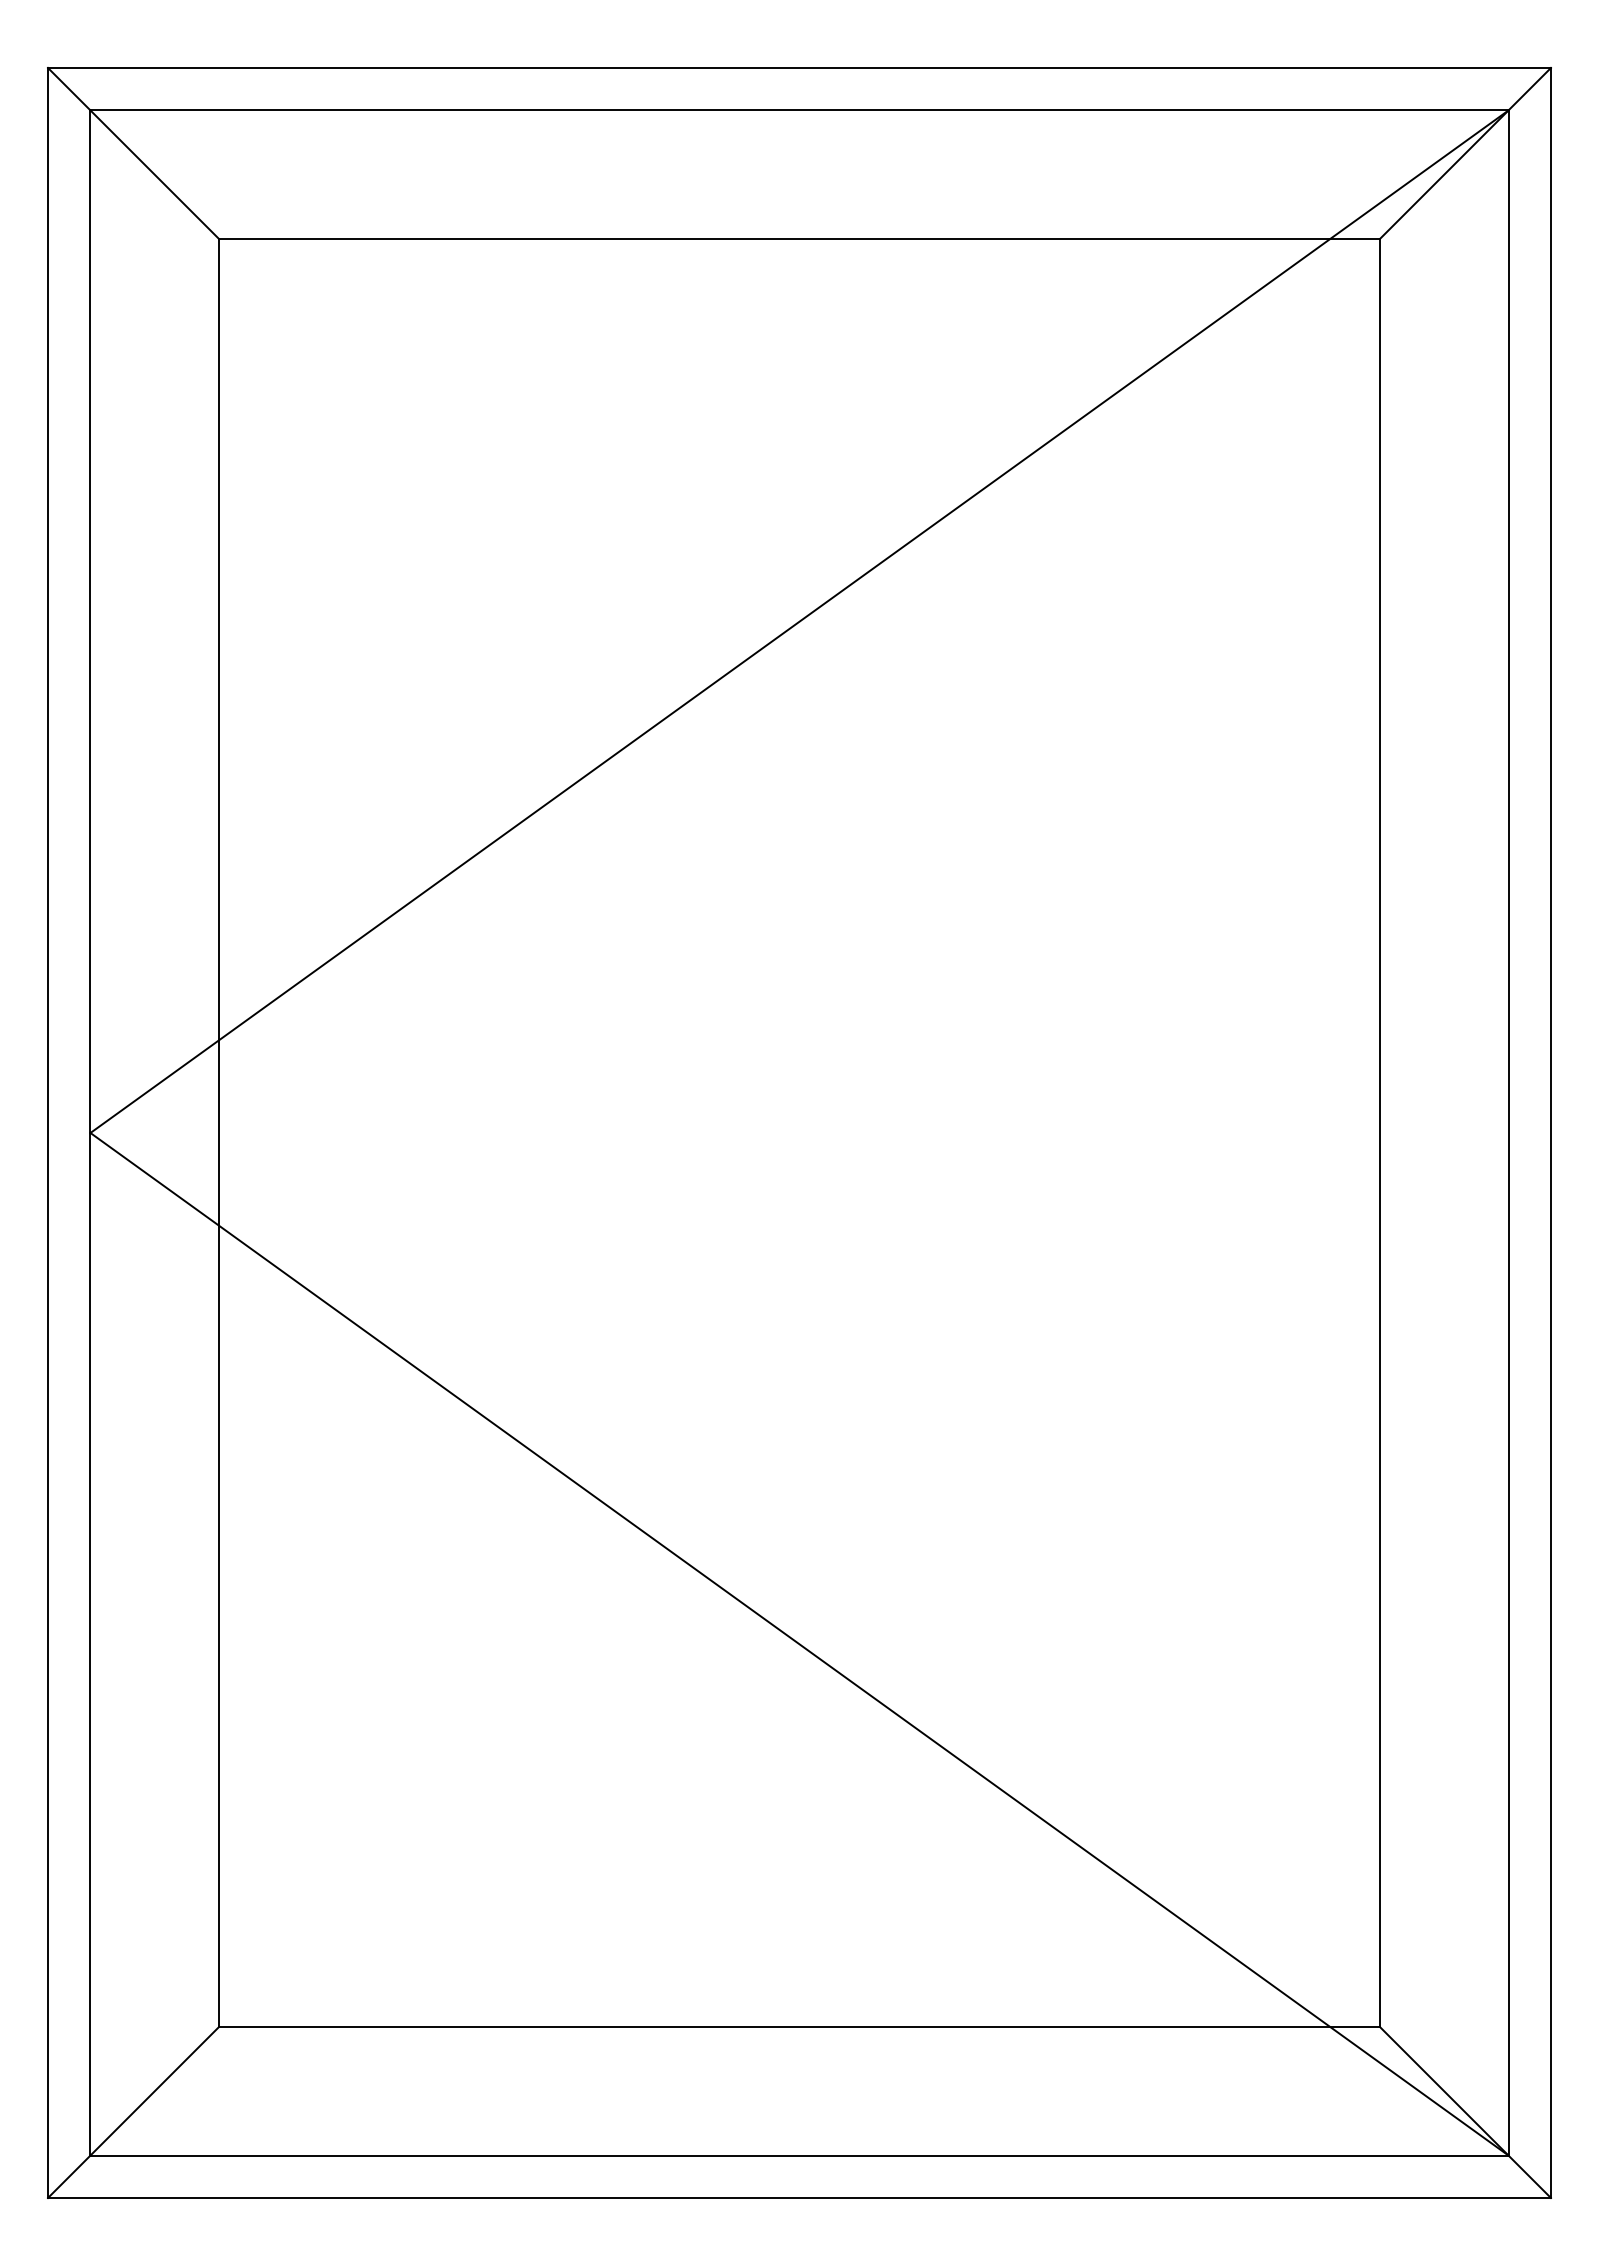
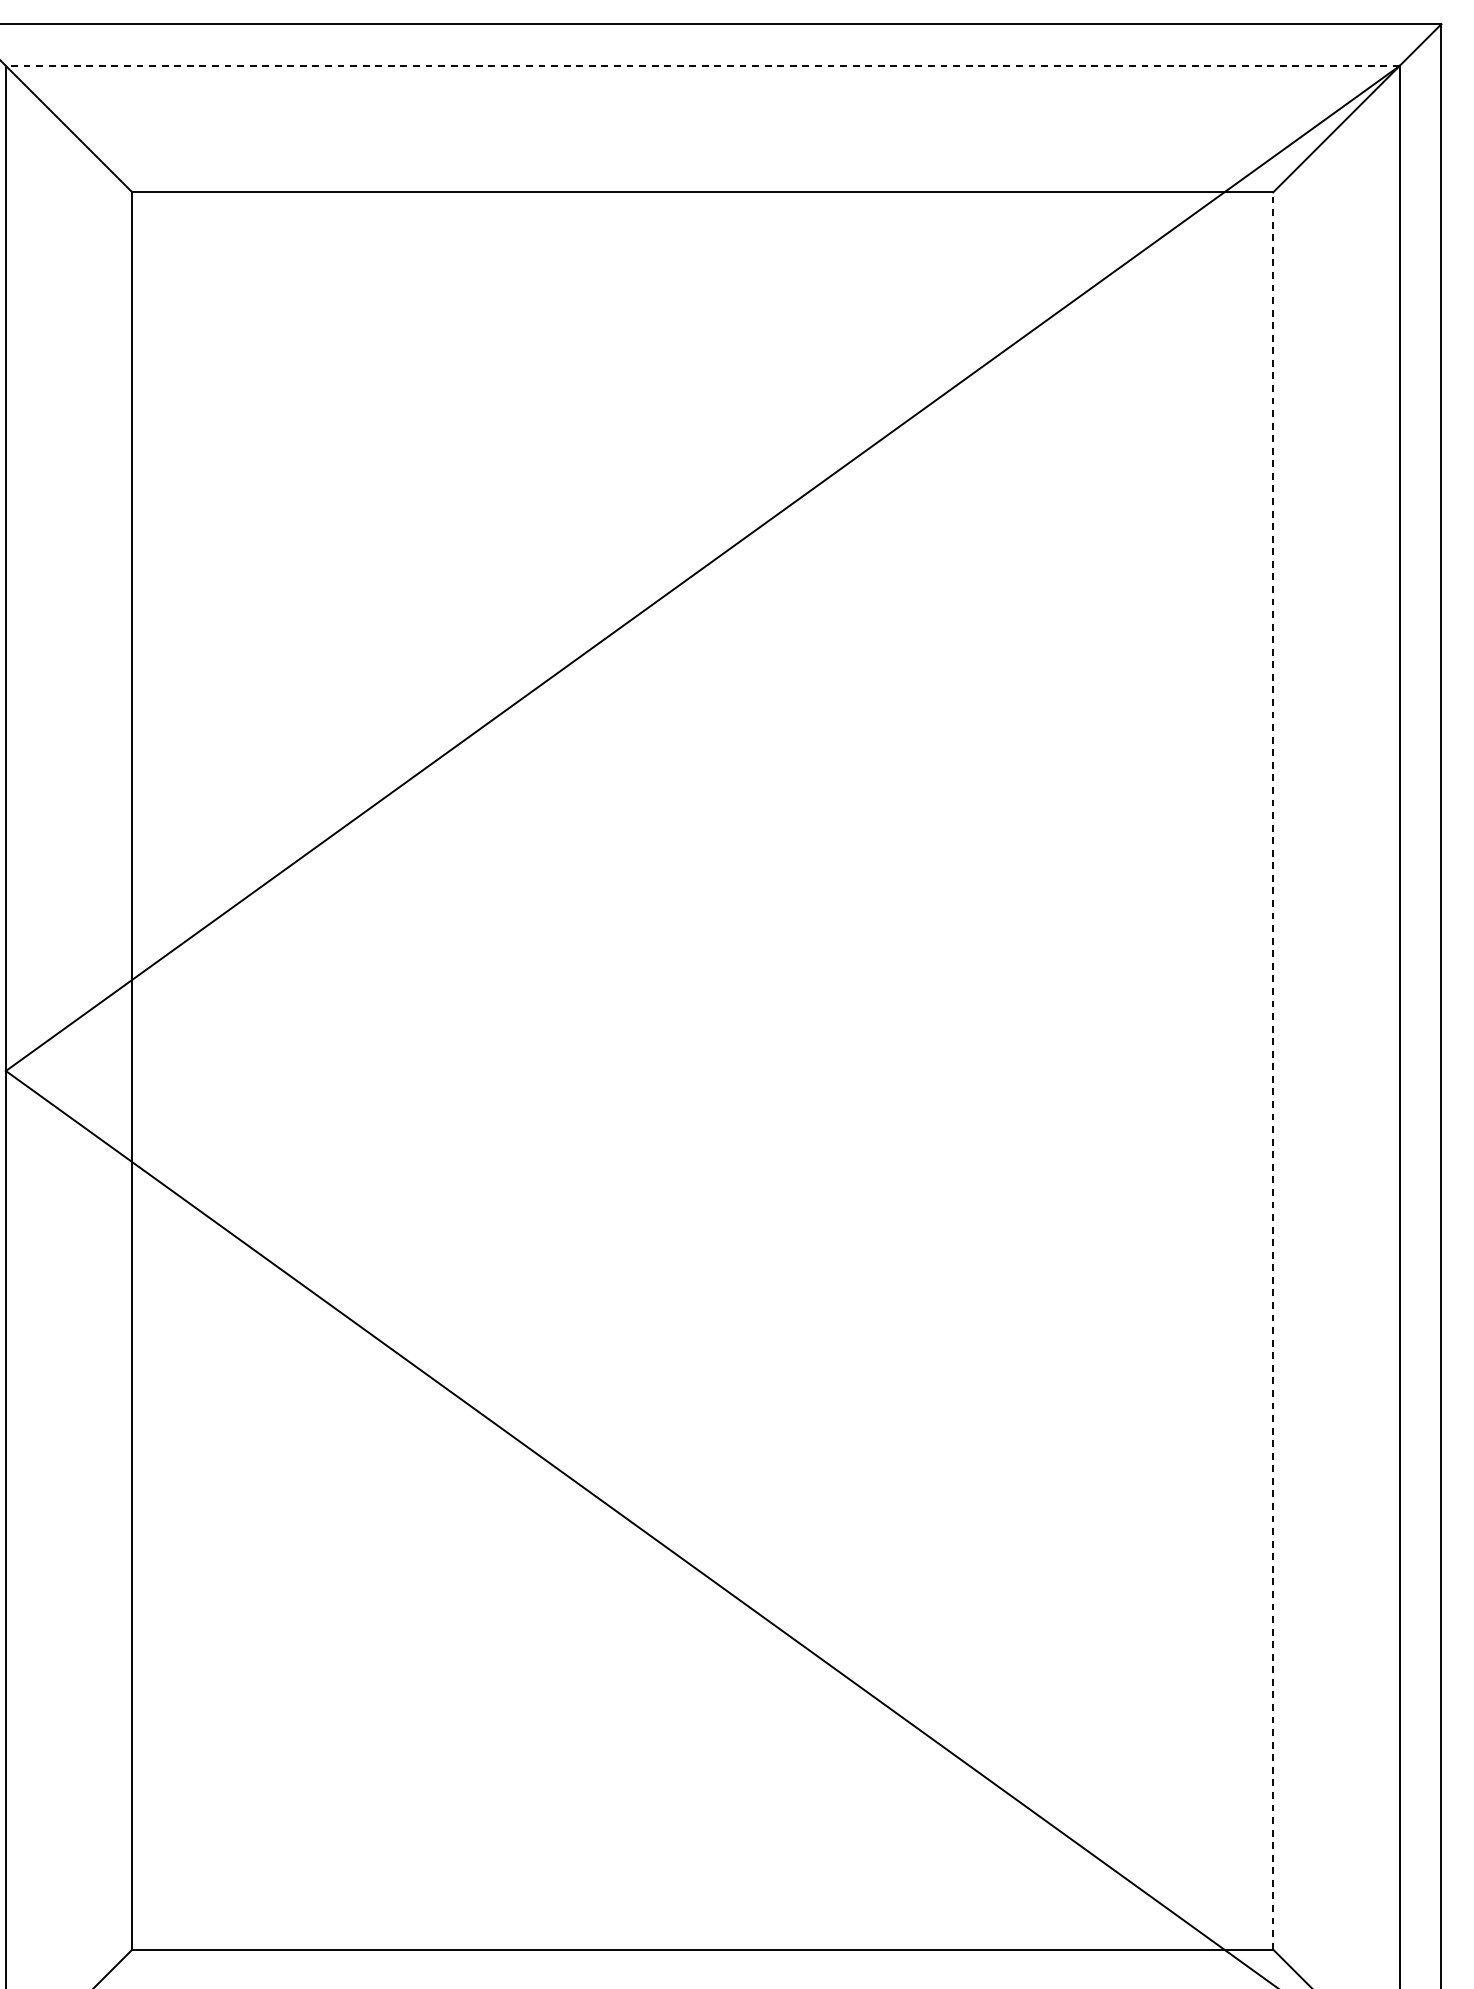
line: (799, 110) -> (702, 65), solid -> dashed
line: (1379, 1133) -> (1272, 1071), solid -> dashed

